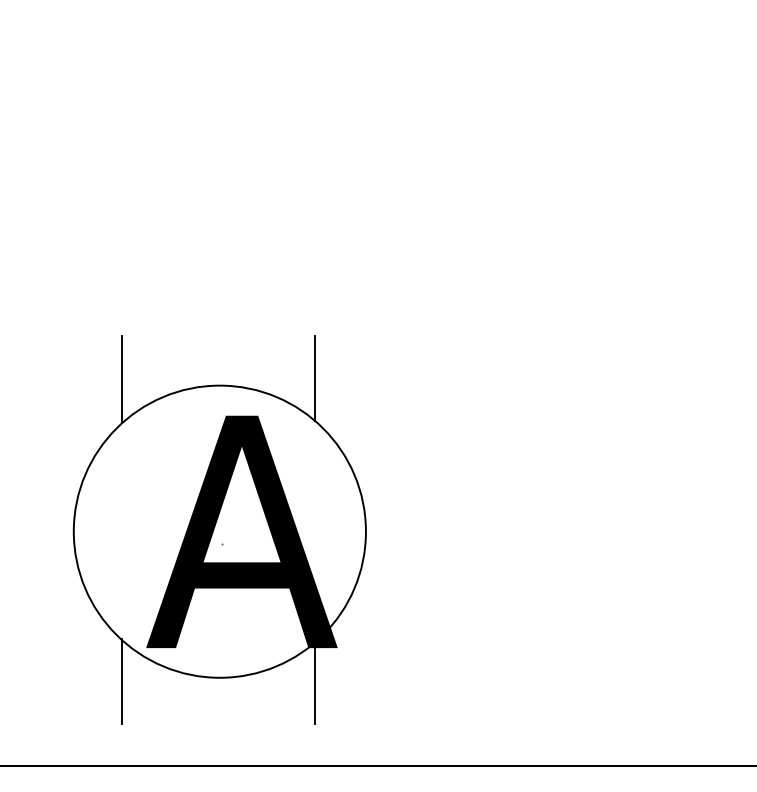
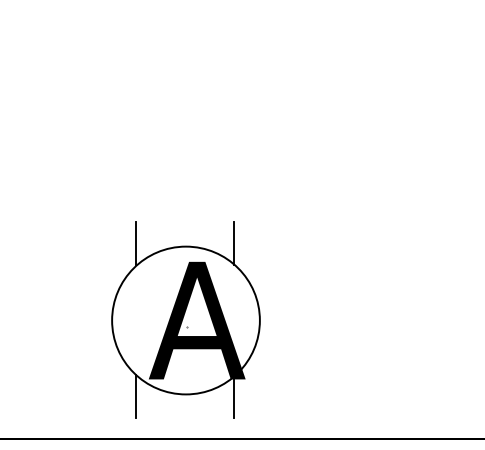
part: (218, 529) -> (185, 319), moved

